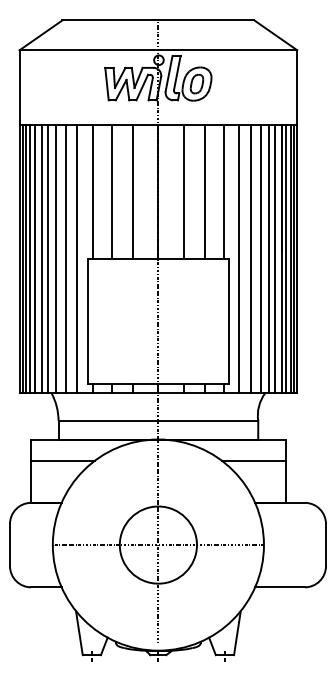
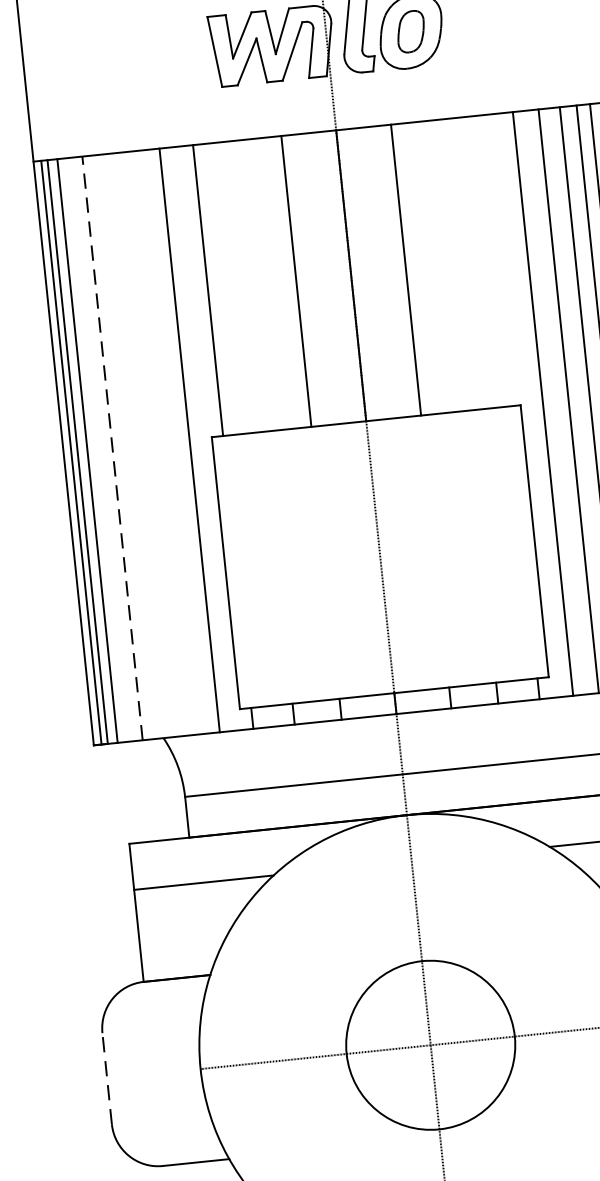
line: (111, 191) -> (248, 285), removed
line: (205, 191) -> (453, 263), removed
line: (224, 191) -> (495, 259), removed
line: (35, 259) -> (98, 450), removed
line: (41, 259) -> (111, 449), solid -> dashed
line: (48, 259) -> (126, 447), removed
line: (55, 259) -> (142, 445), removed
line: (65, 259) -> (163, 443), removed
line: (9, 545) -> (106, 1079), solid -> dashed

